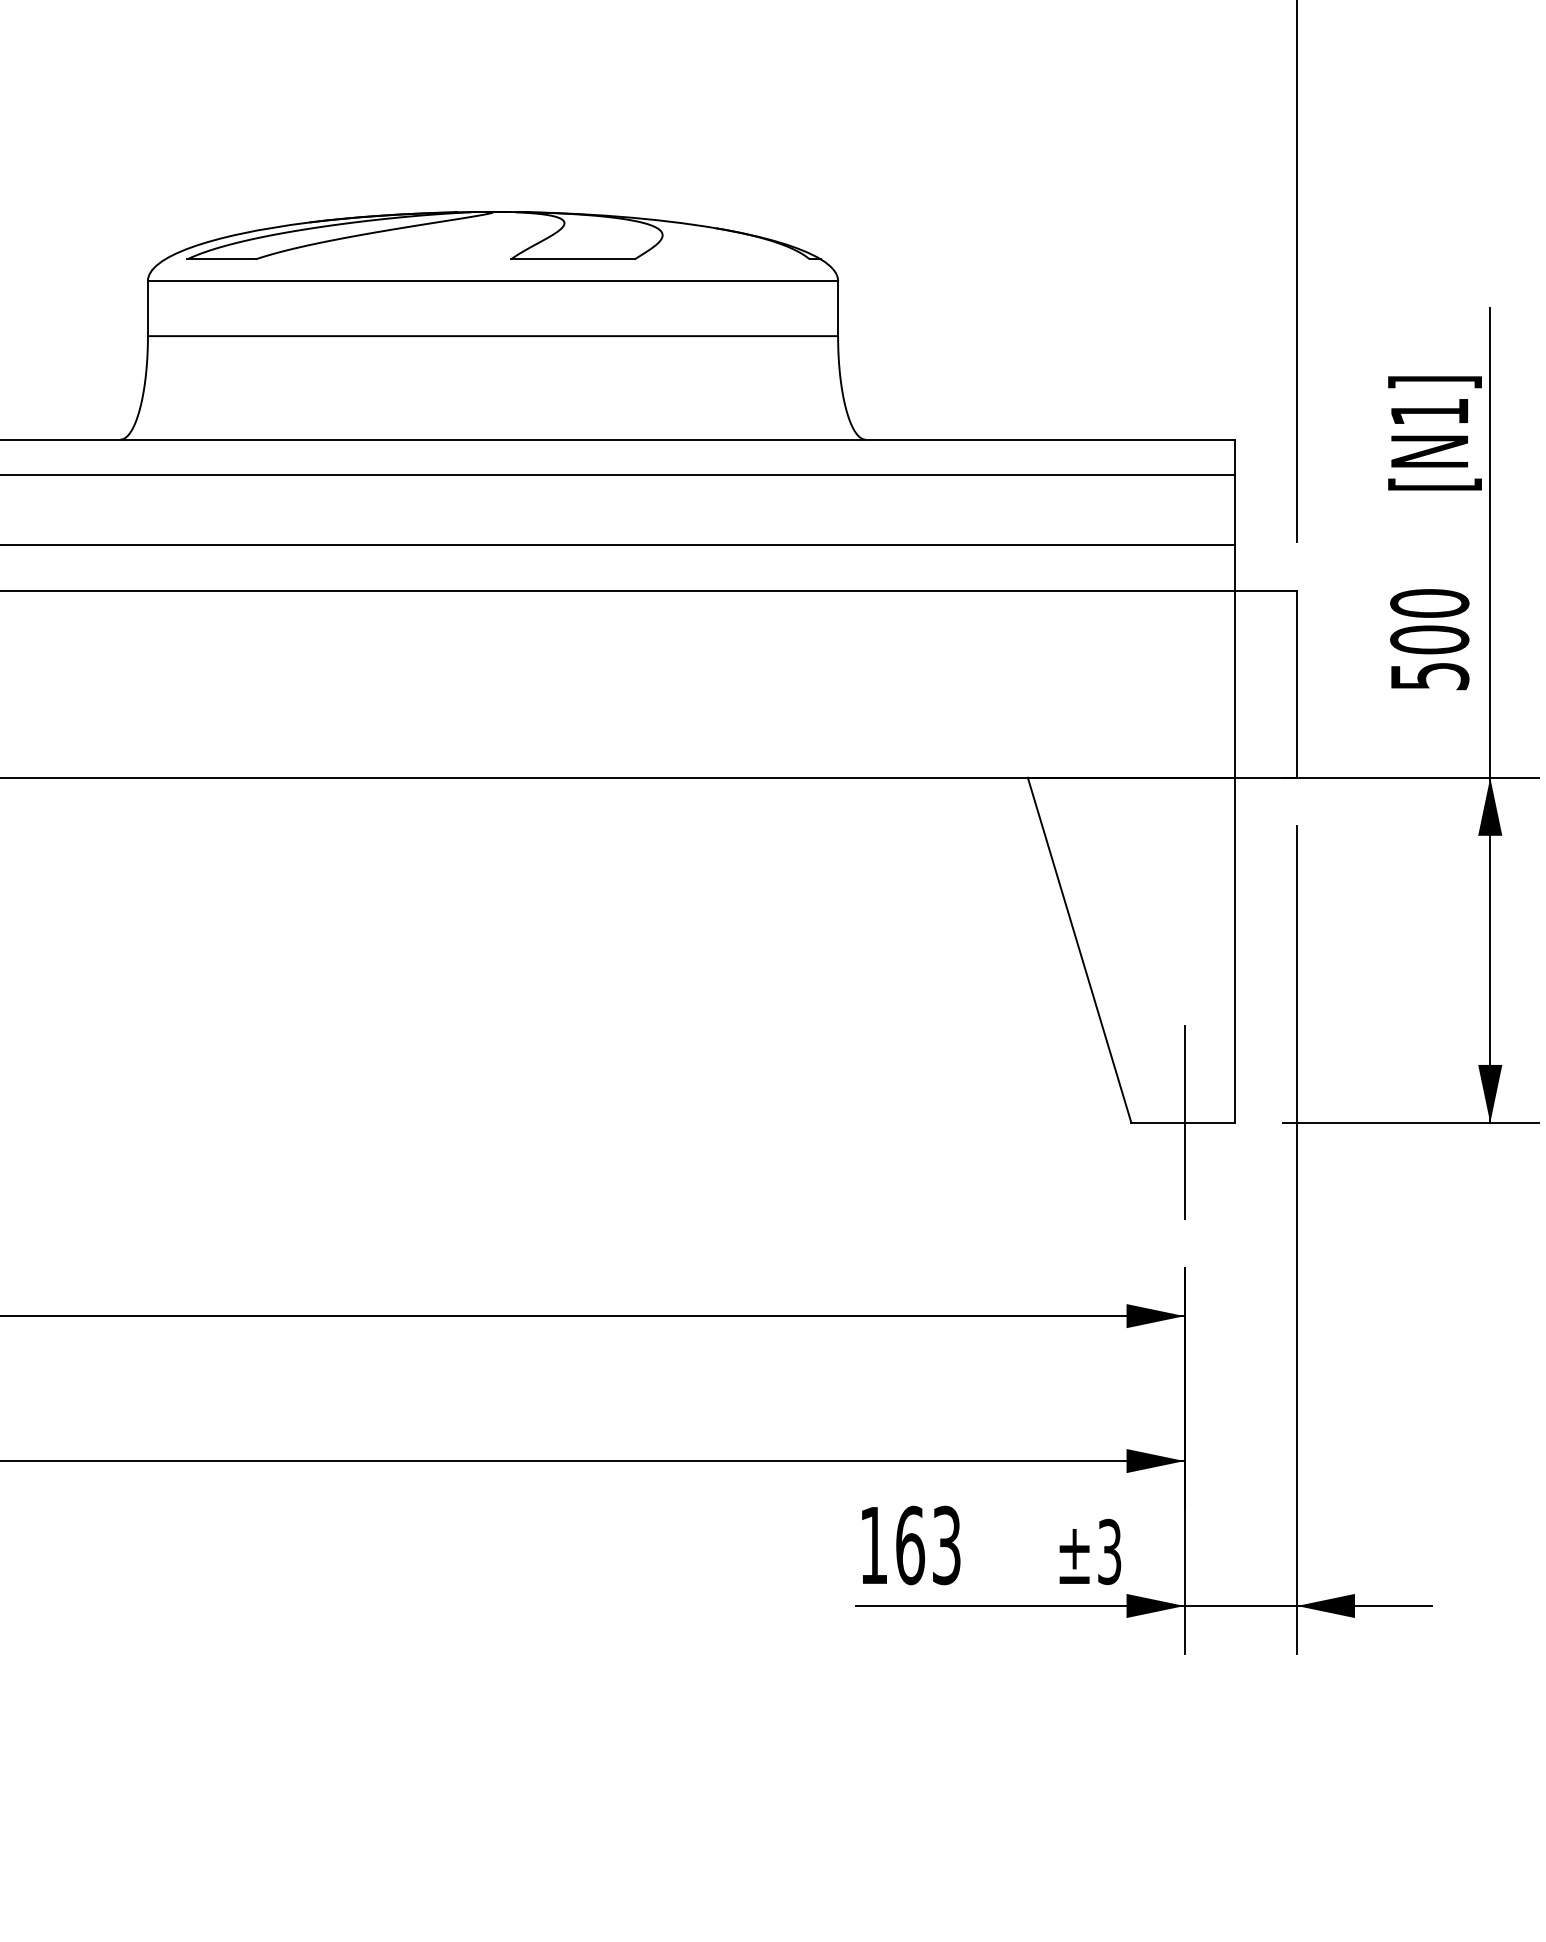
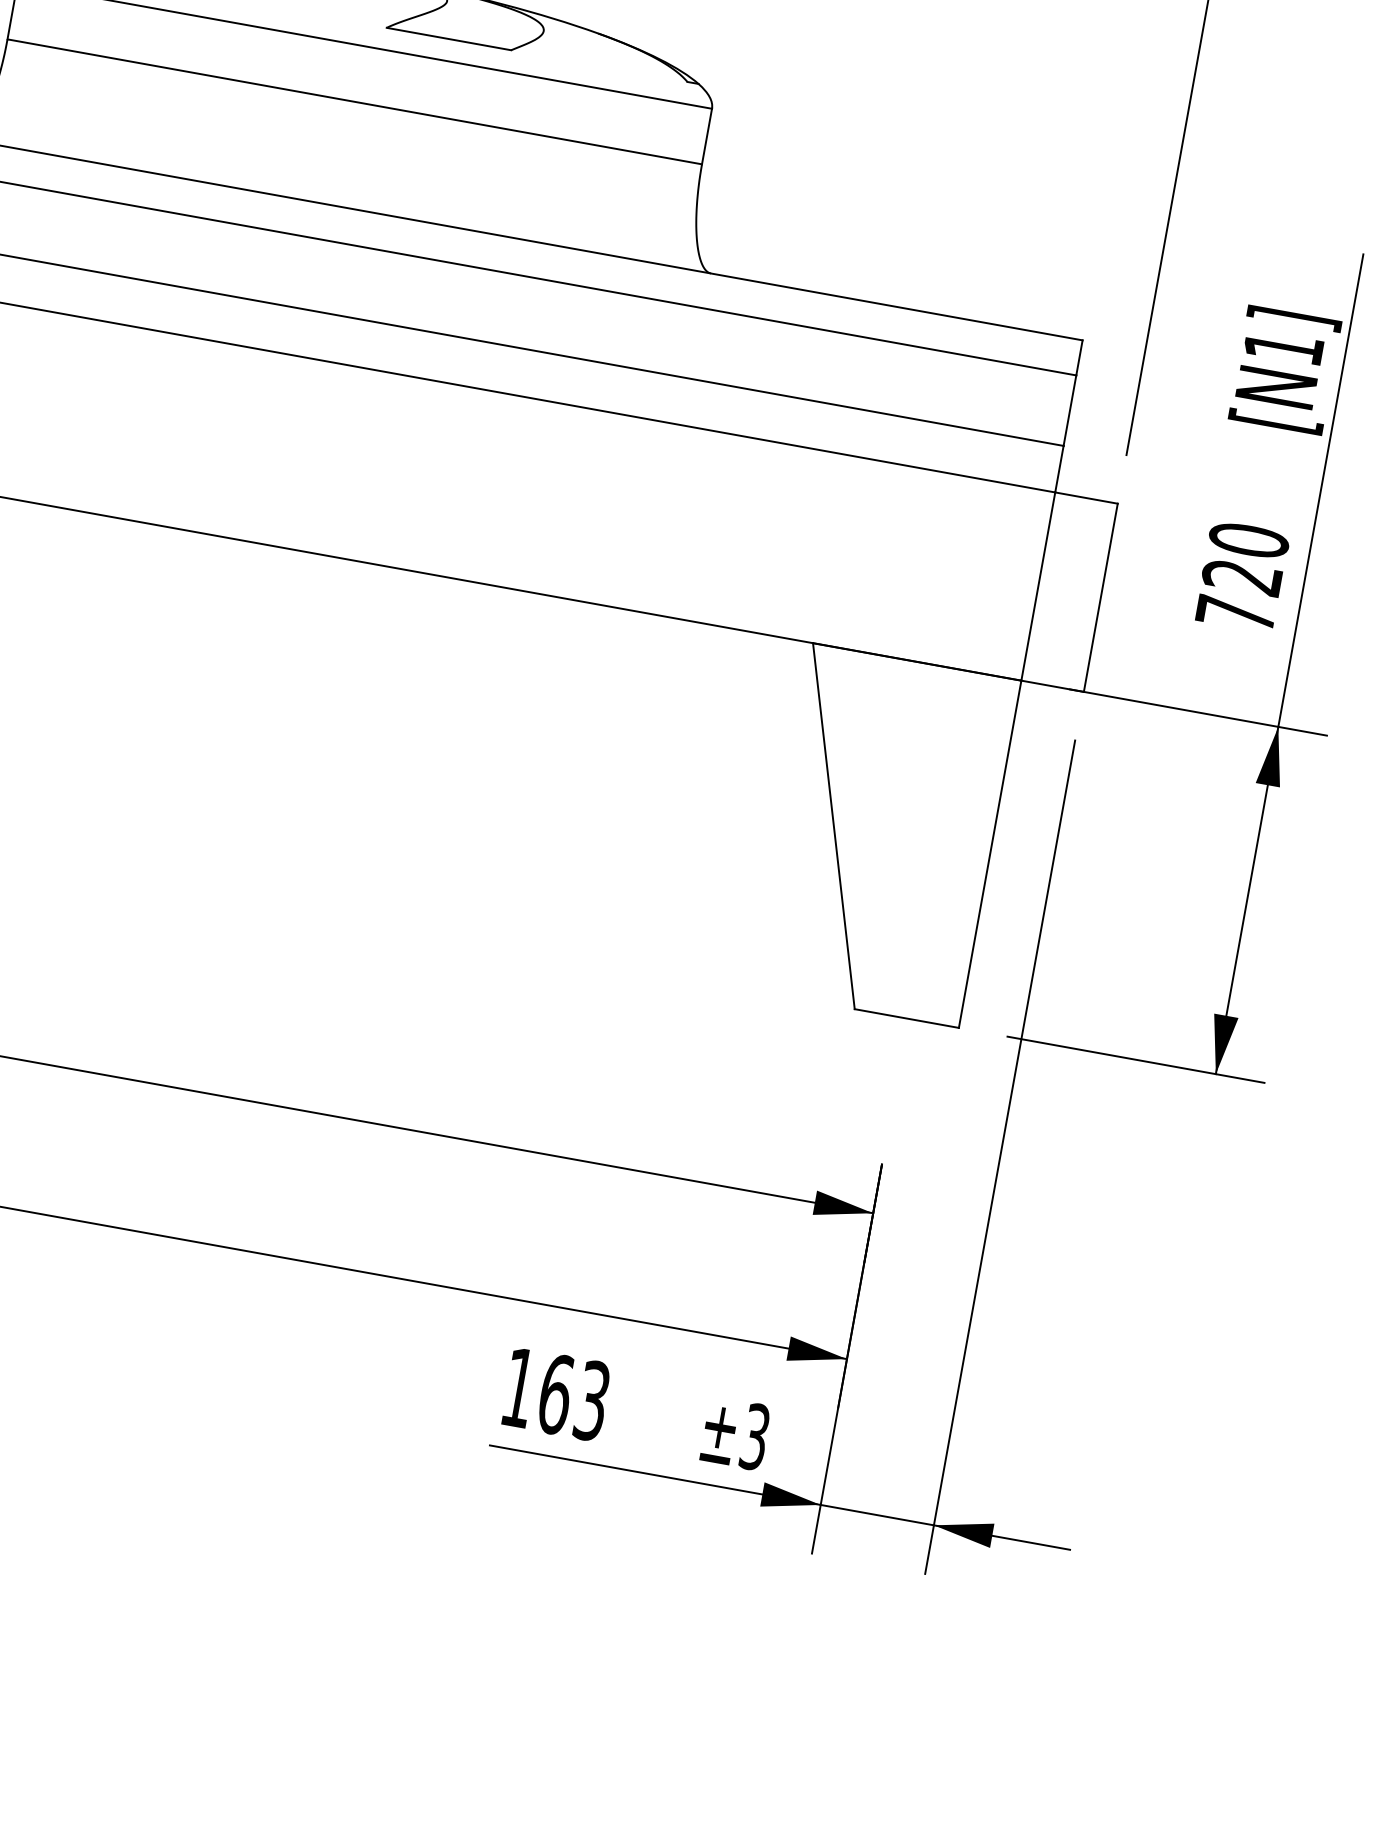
text: (1429, 657) -> (1238, 594), 500 -> 720
line: (1184, 1121) -> (908, 1017), removed

